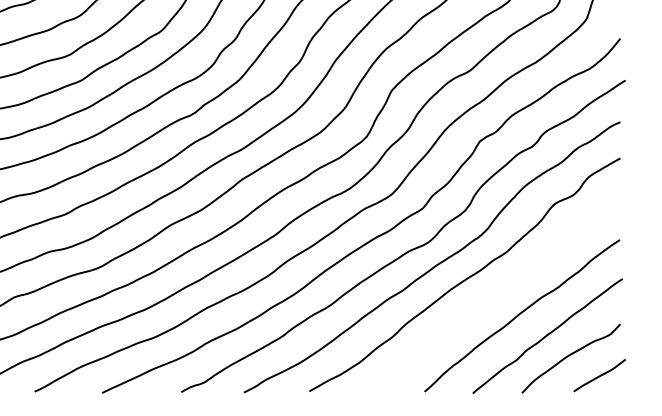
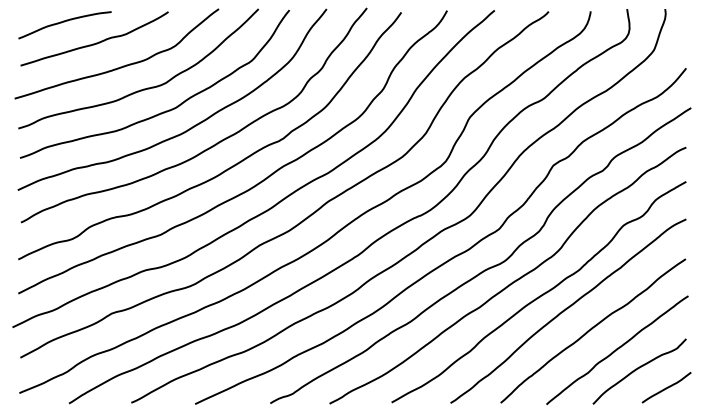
curve: (495, 293) -> (567, 309), added

